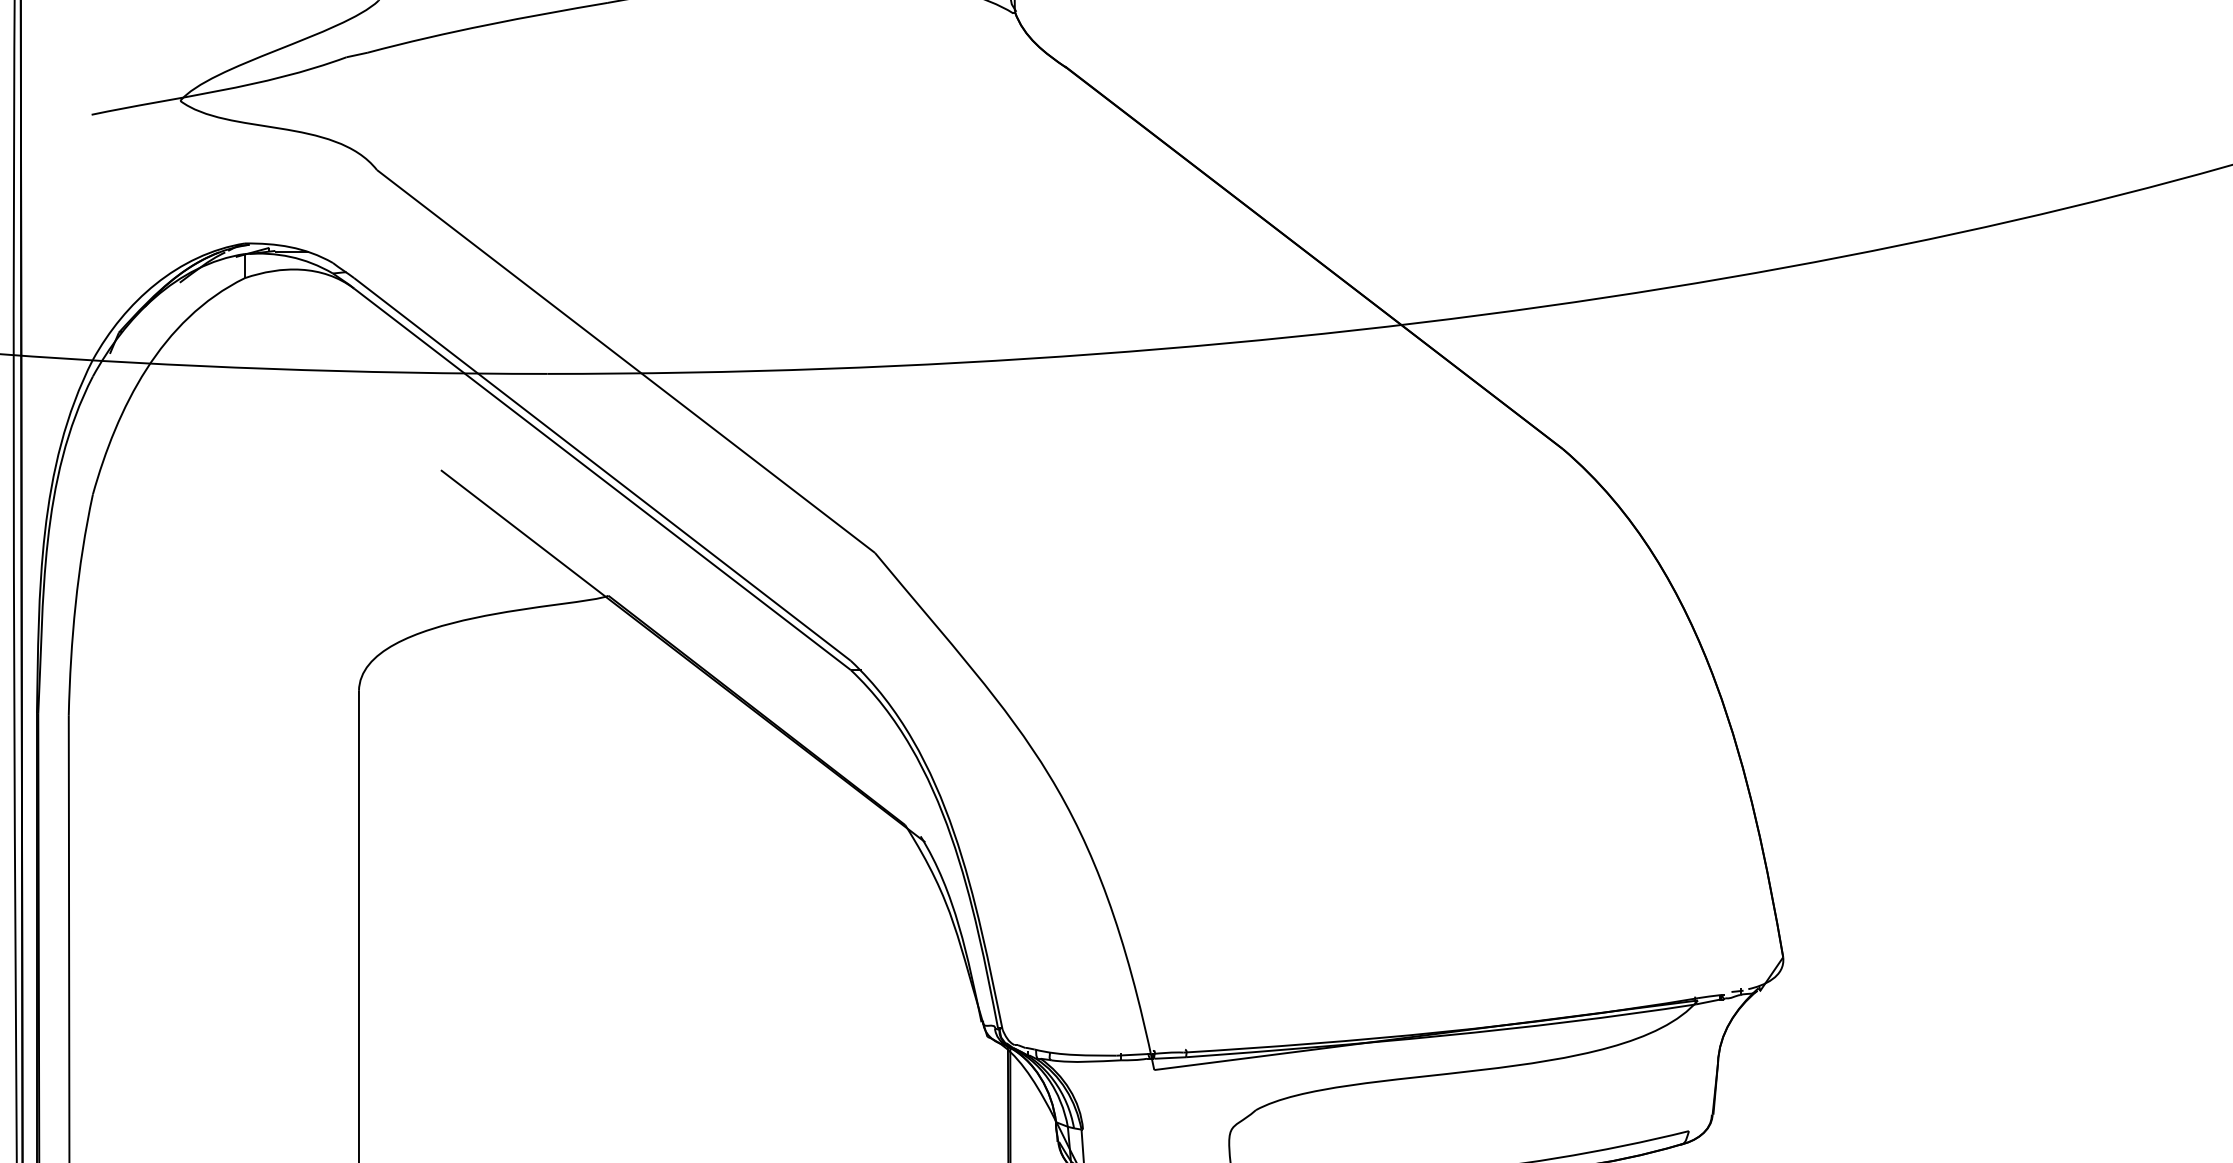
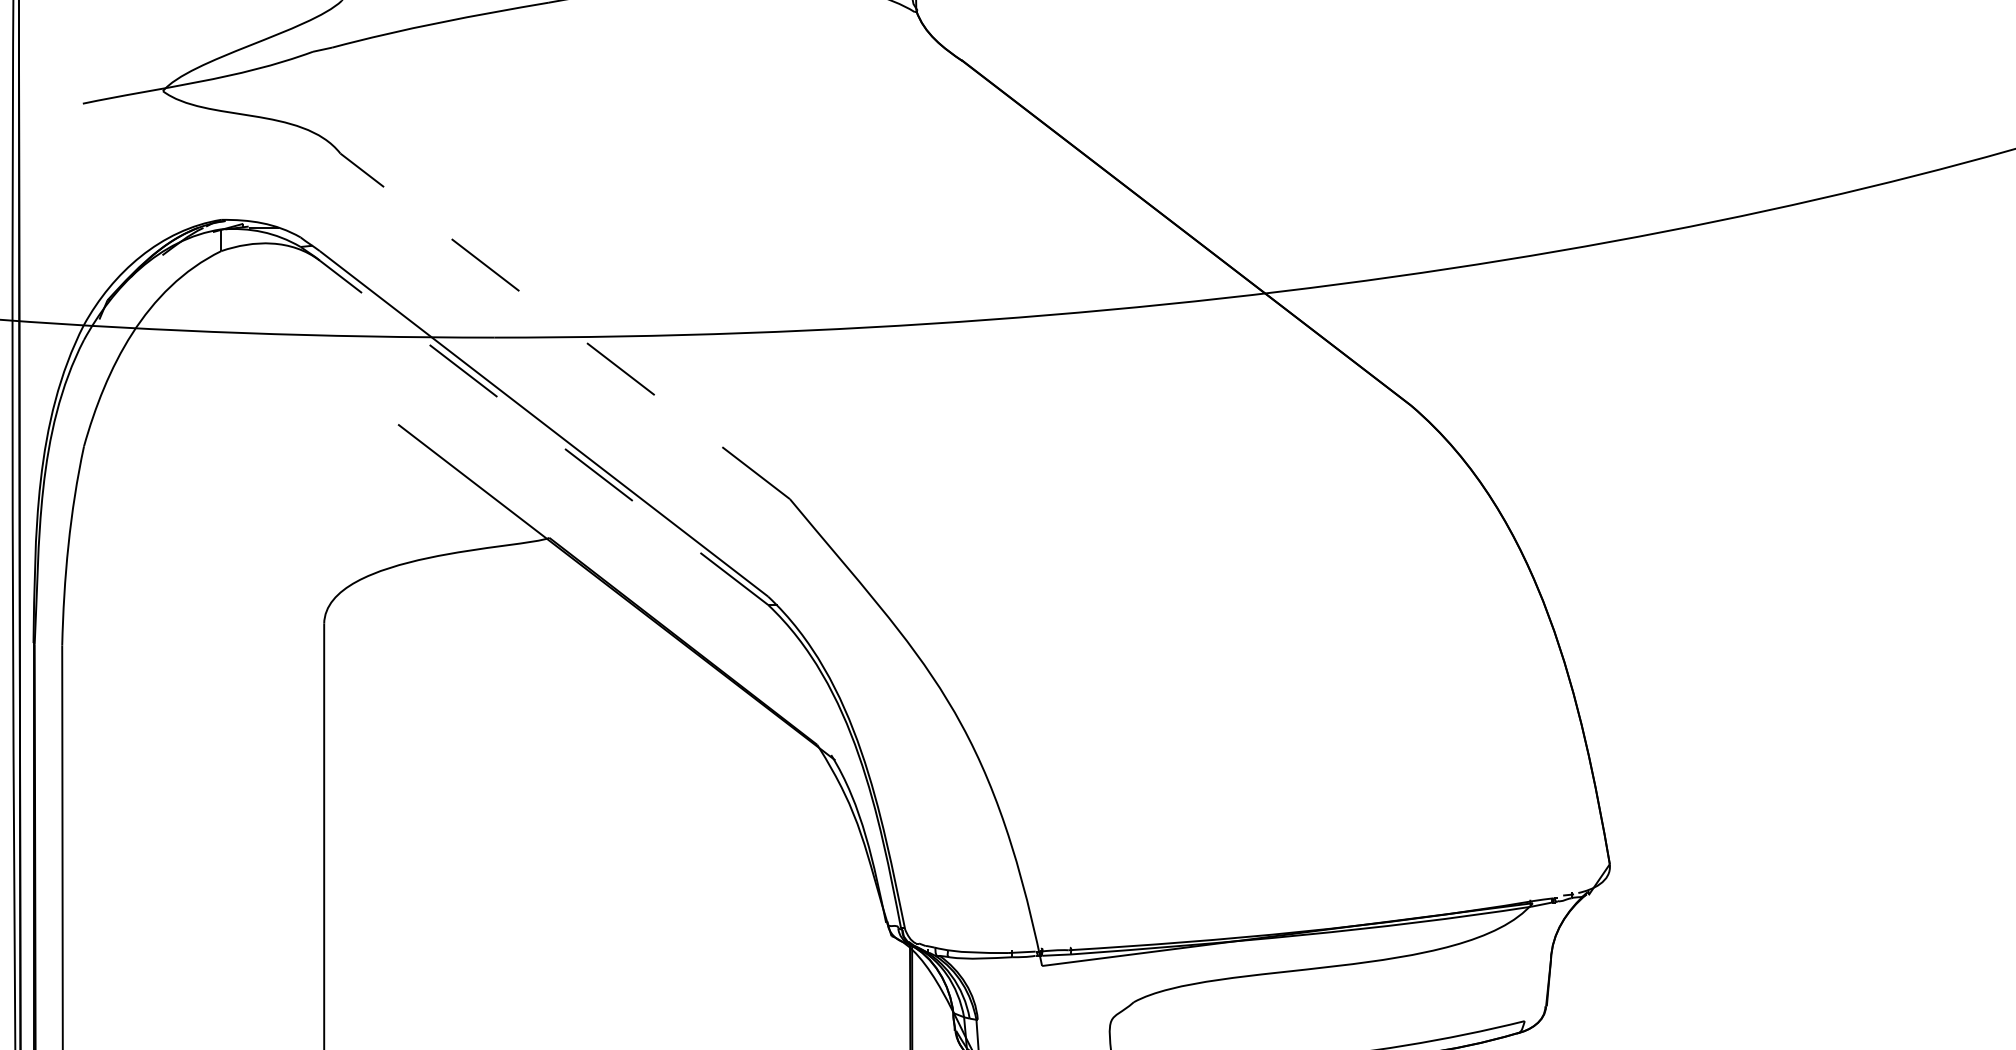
line: (626, 361) -> (565, 326), solid -> dashed
line: (603, 479) -> (544, 432), solid -> dashed

